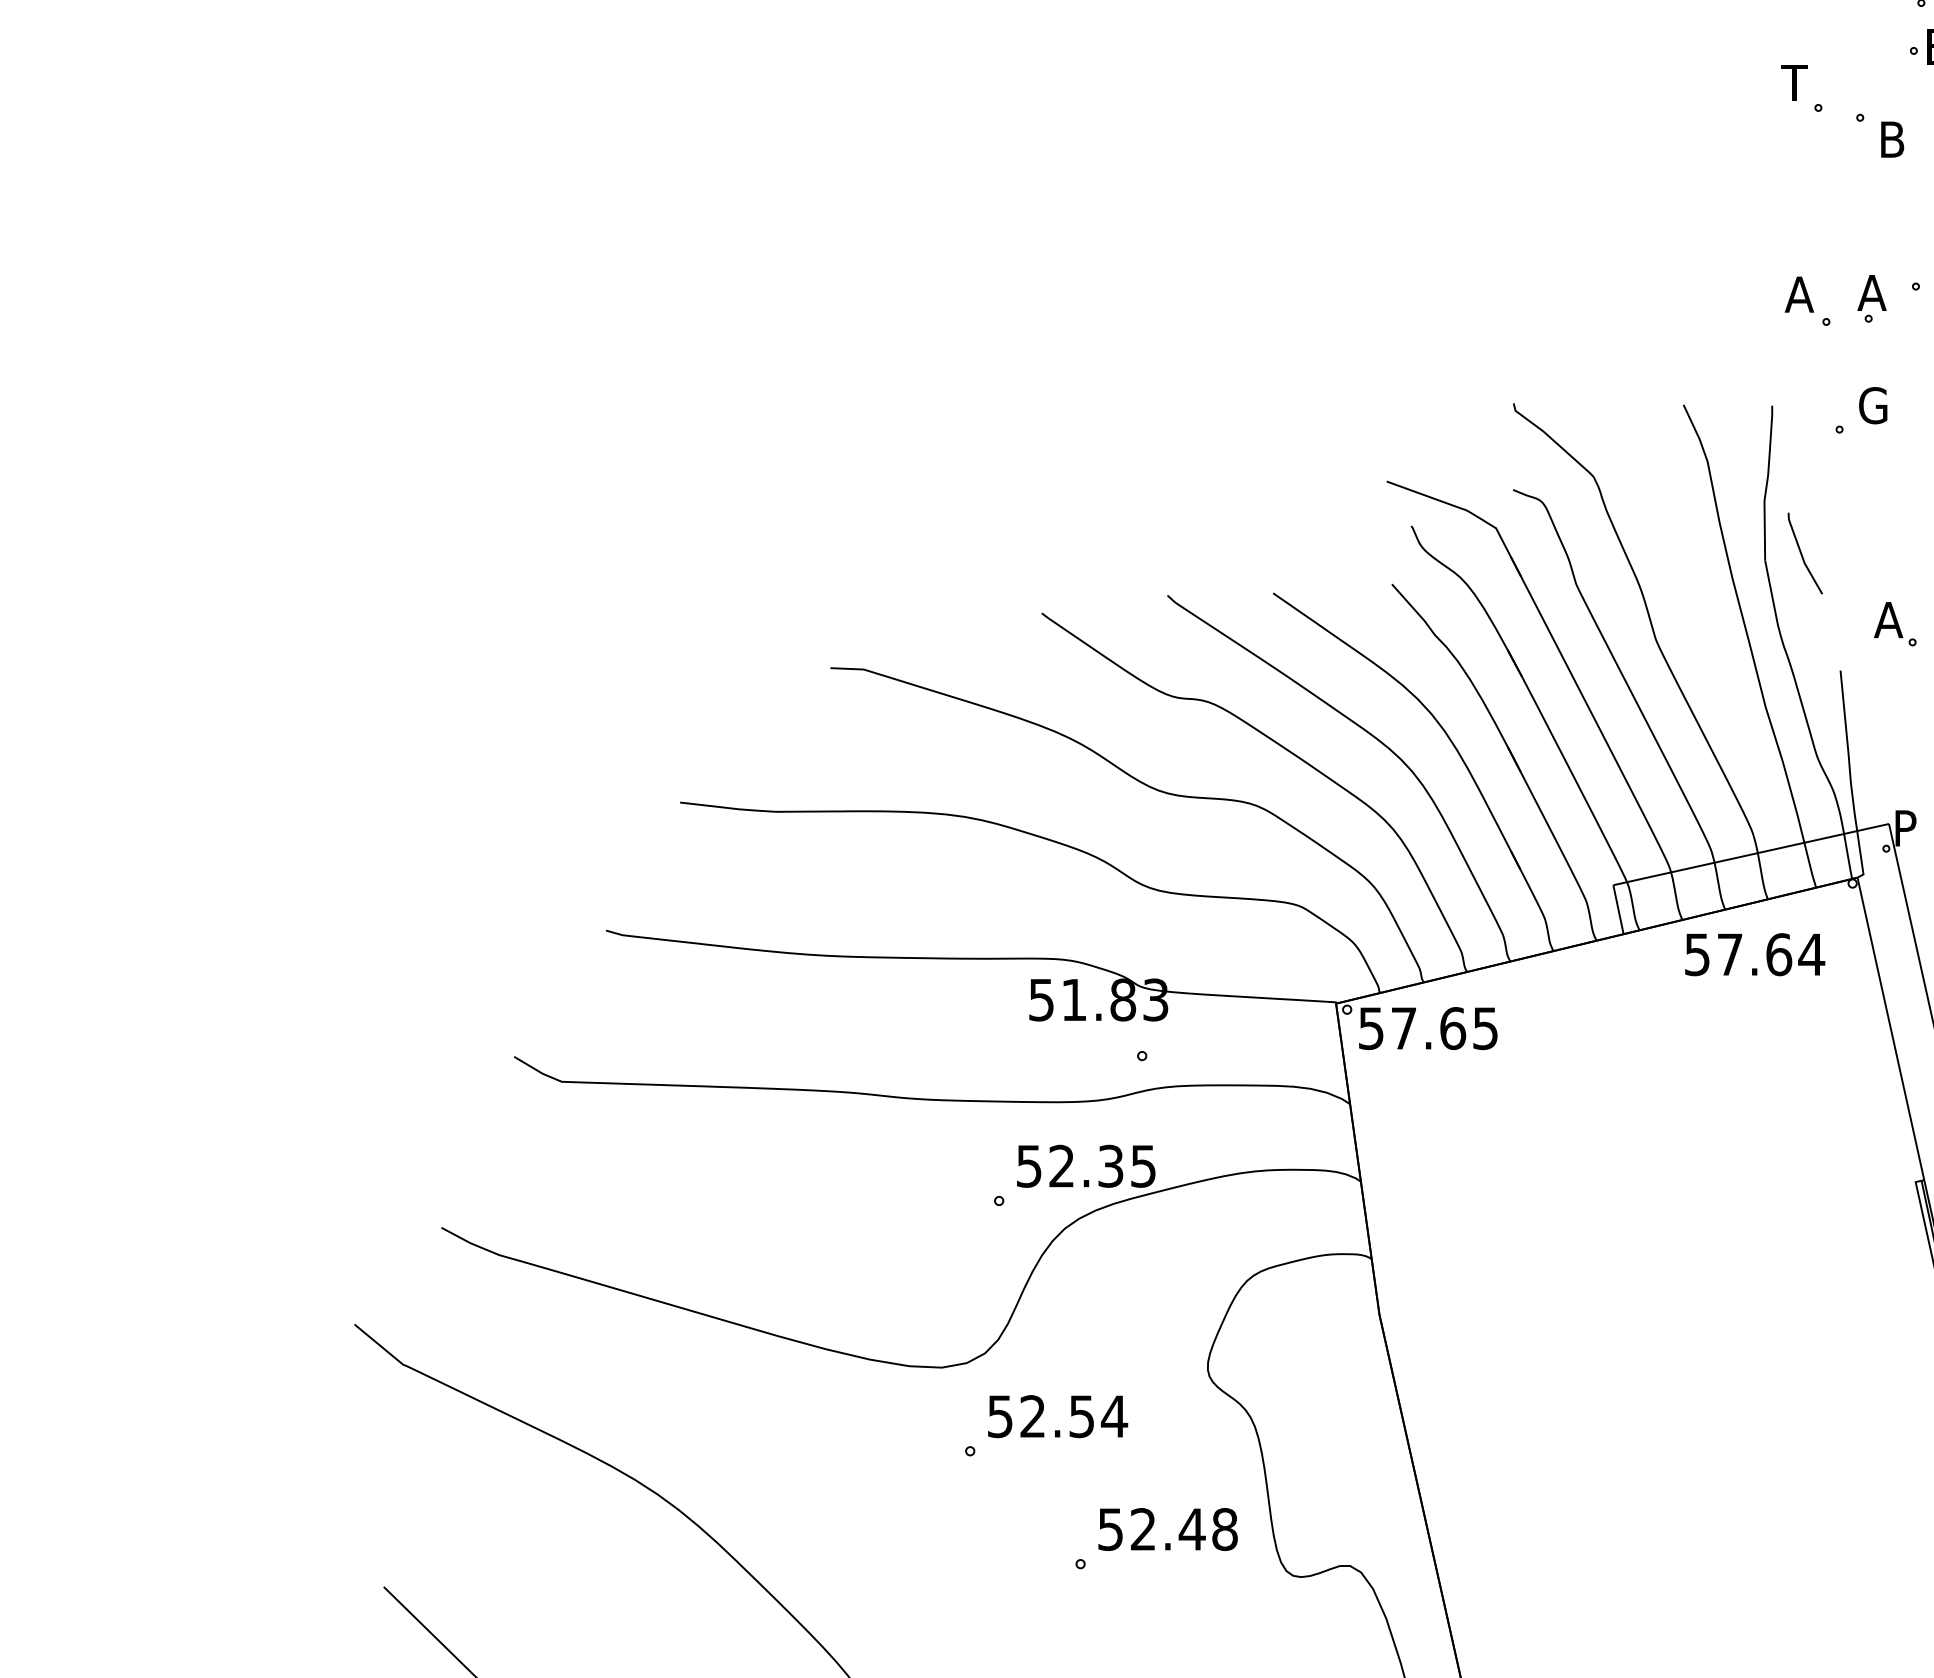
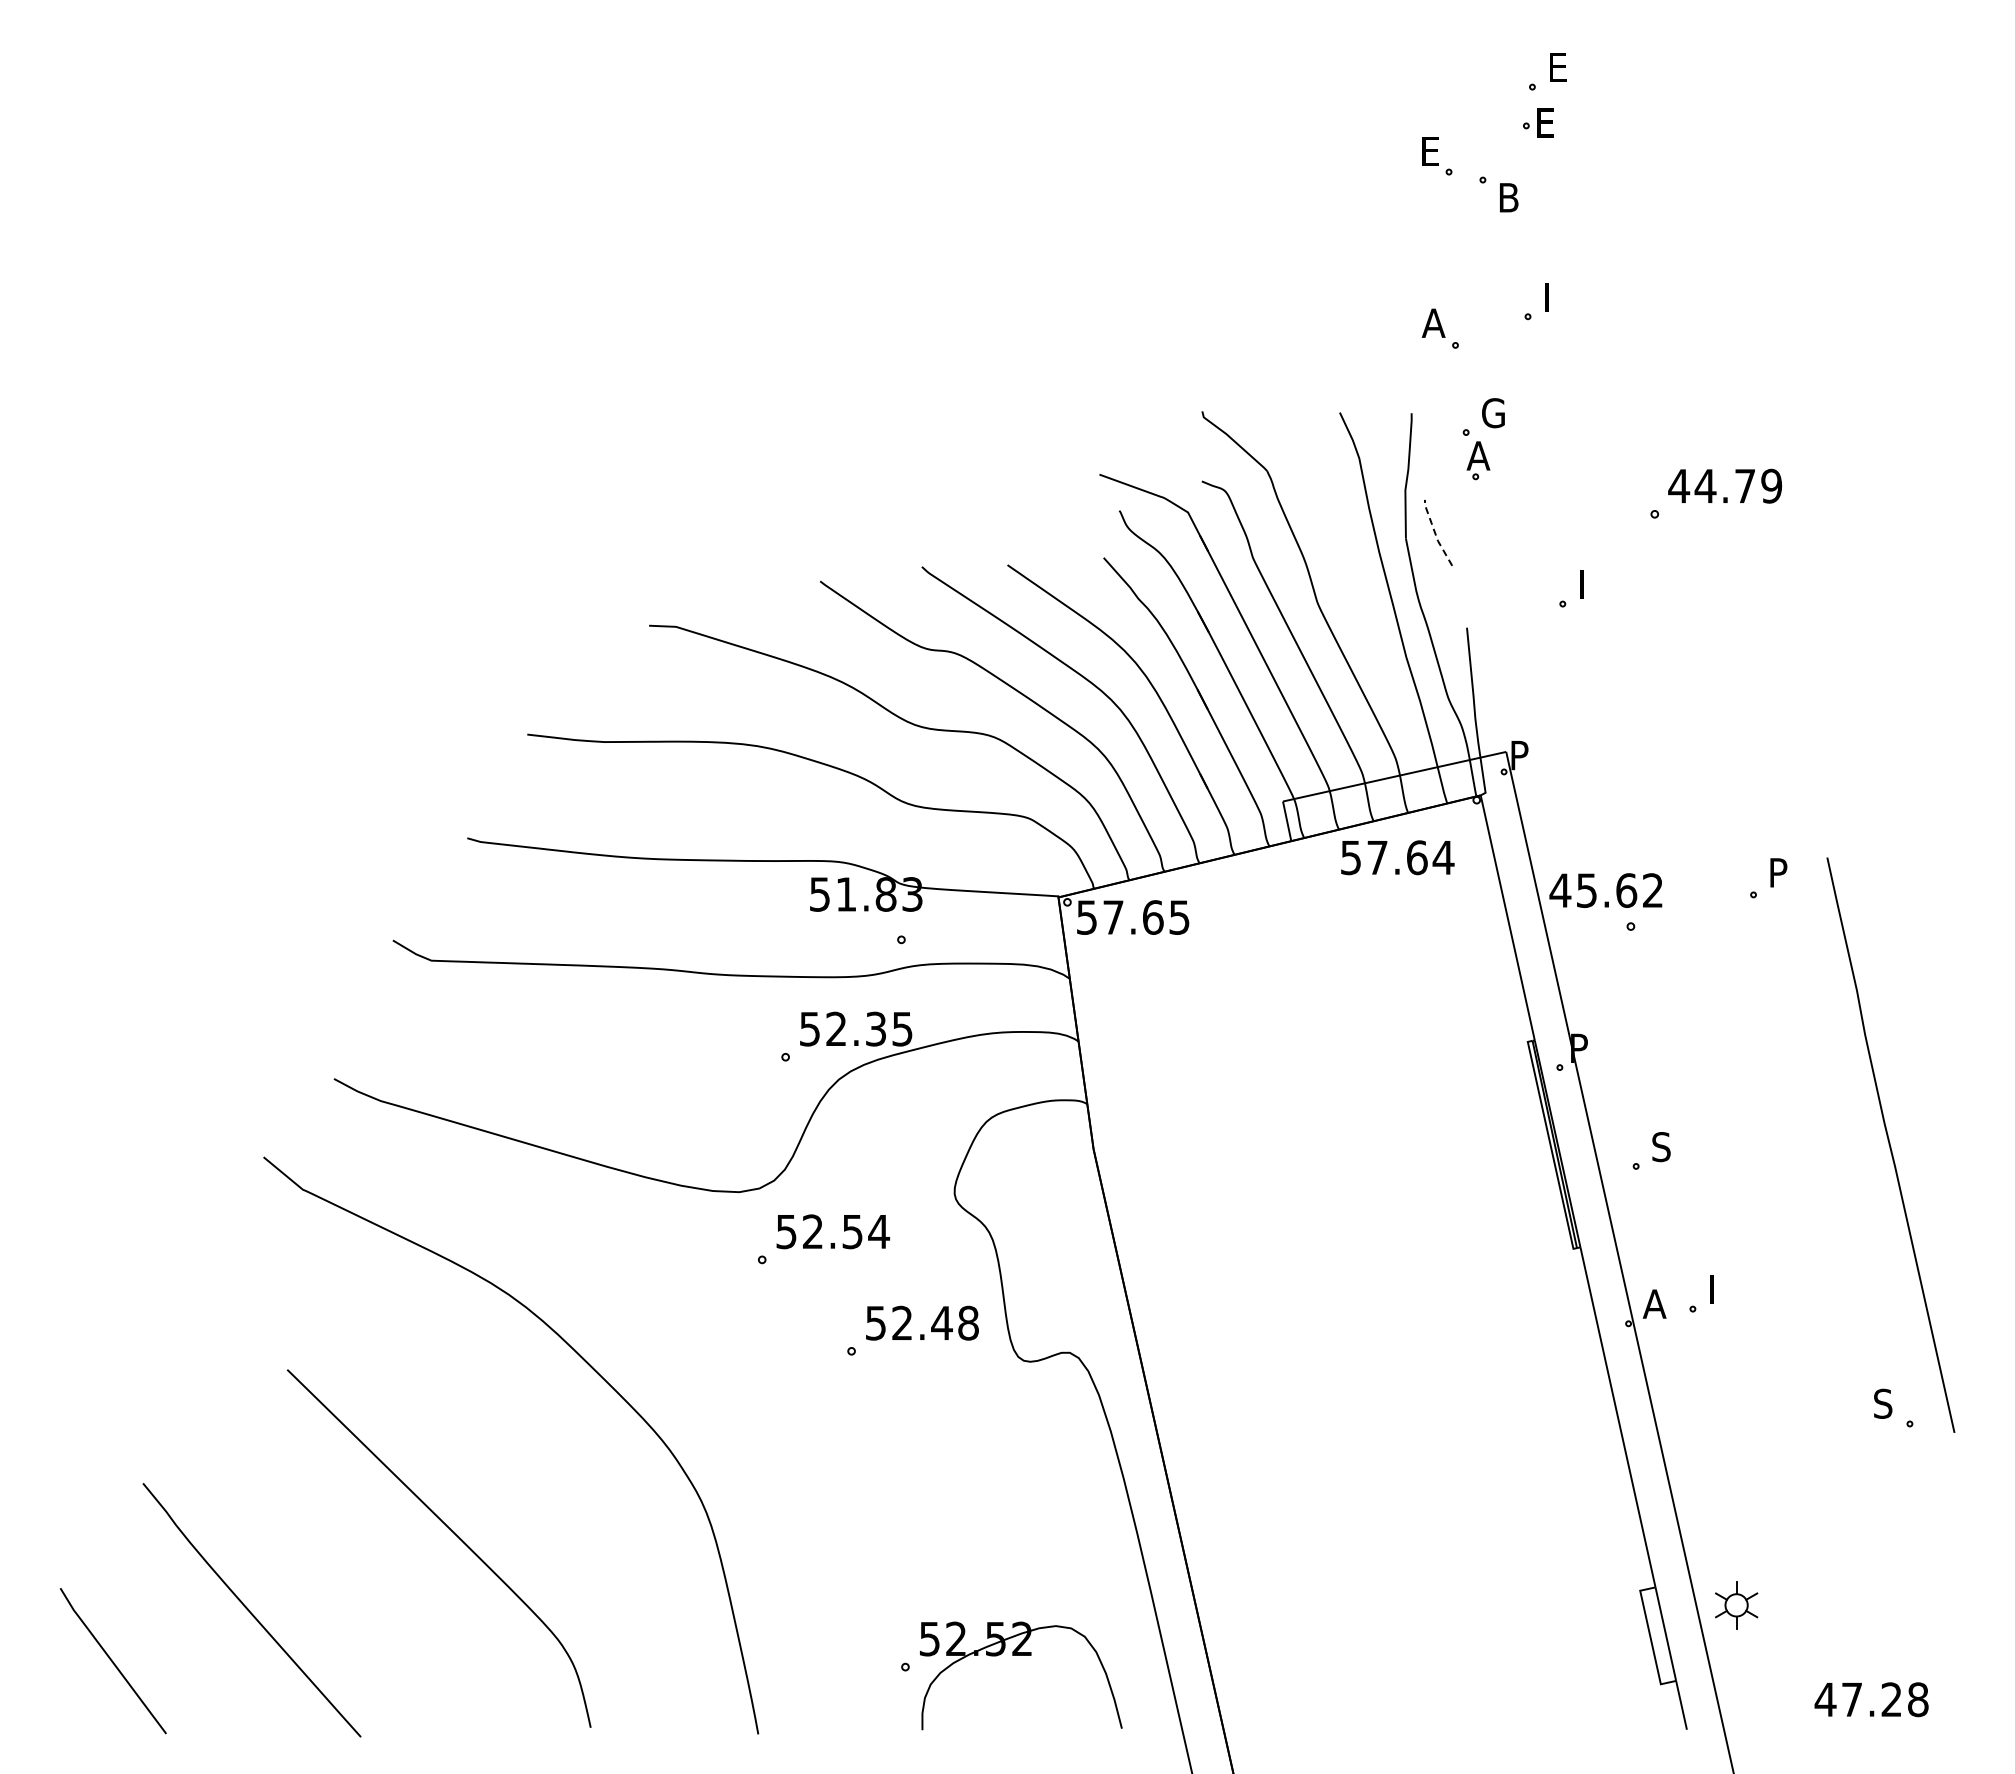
text: (1794, 82) -> (1429, 151), T -> E
part: (1872, 298) -> (1478, 460), moved
line: (1801, 554) -> (1435, 533), solid -> dashed
part: (1895, 624) -> (1511, 590), removed

